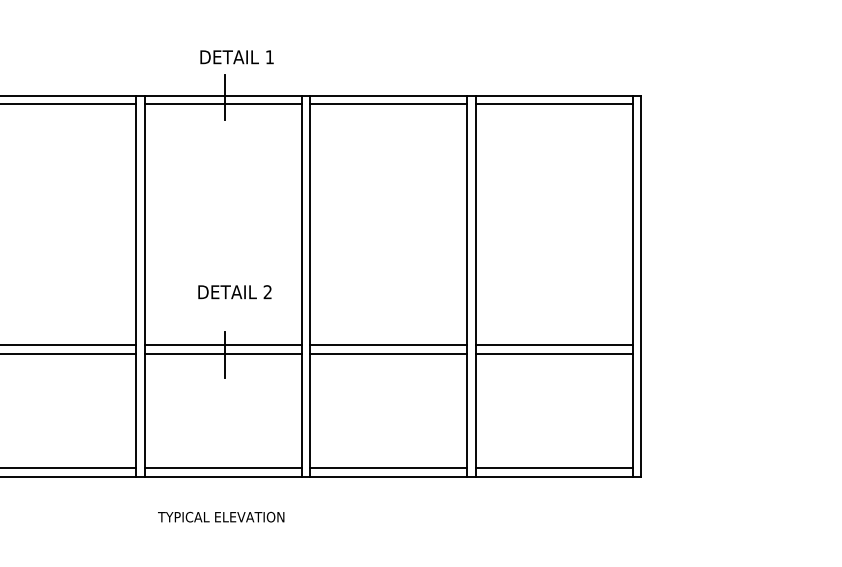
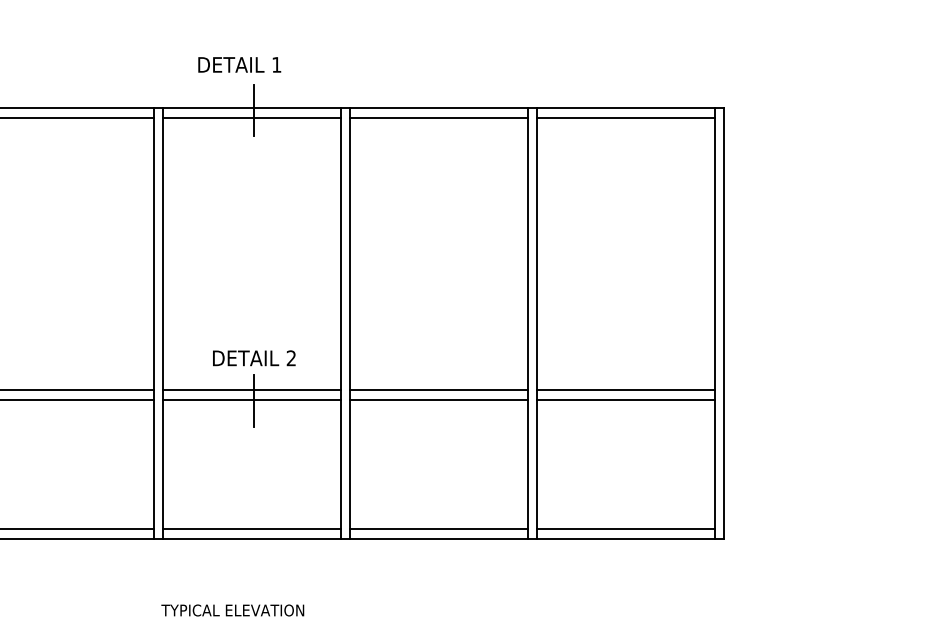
text: (236, 56) -> (239, 64), moved
text: (235, 292) -> (254, 358), moved
text: (220, 517) -> (232, 610), moved

